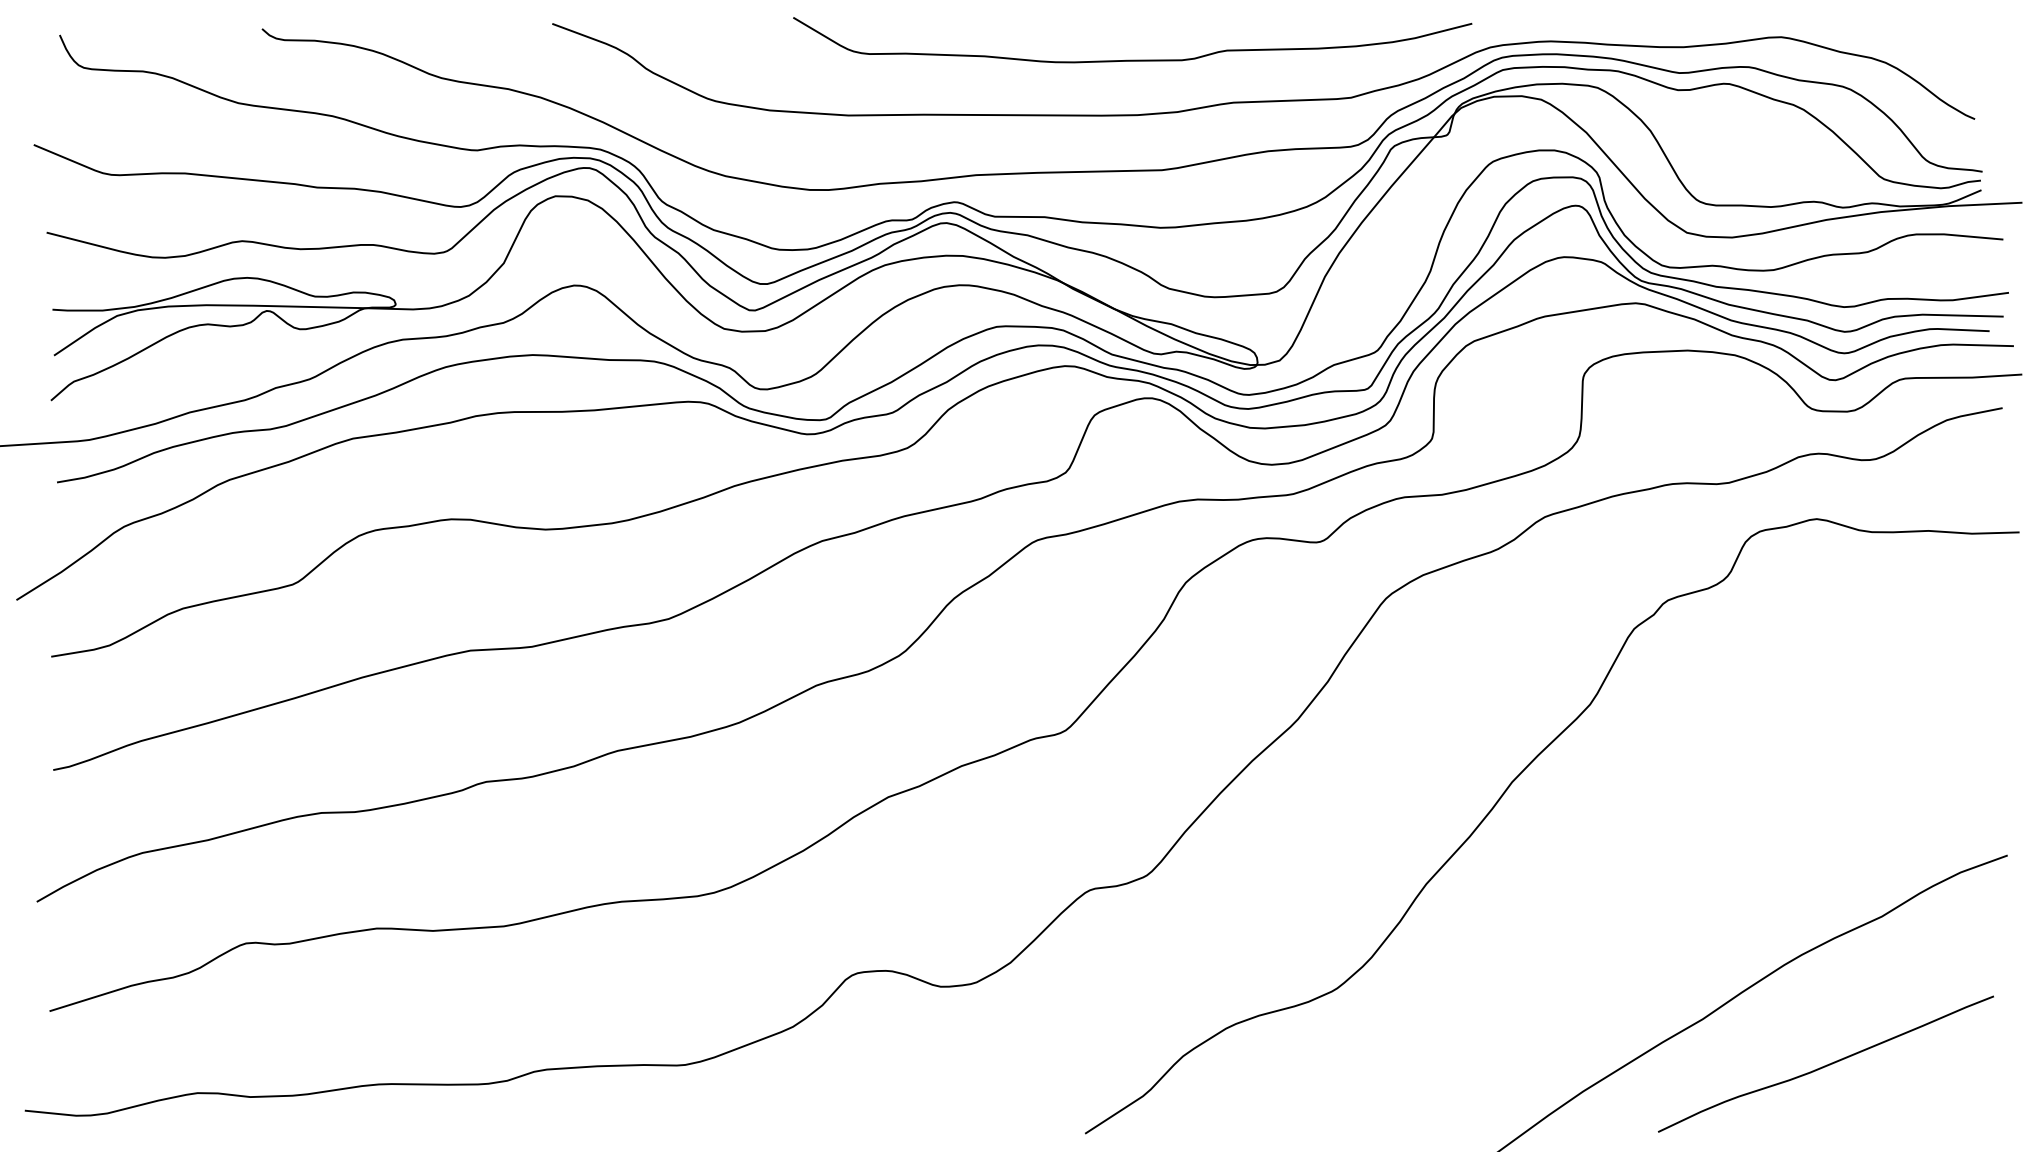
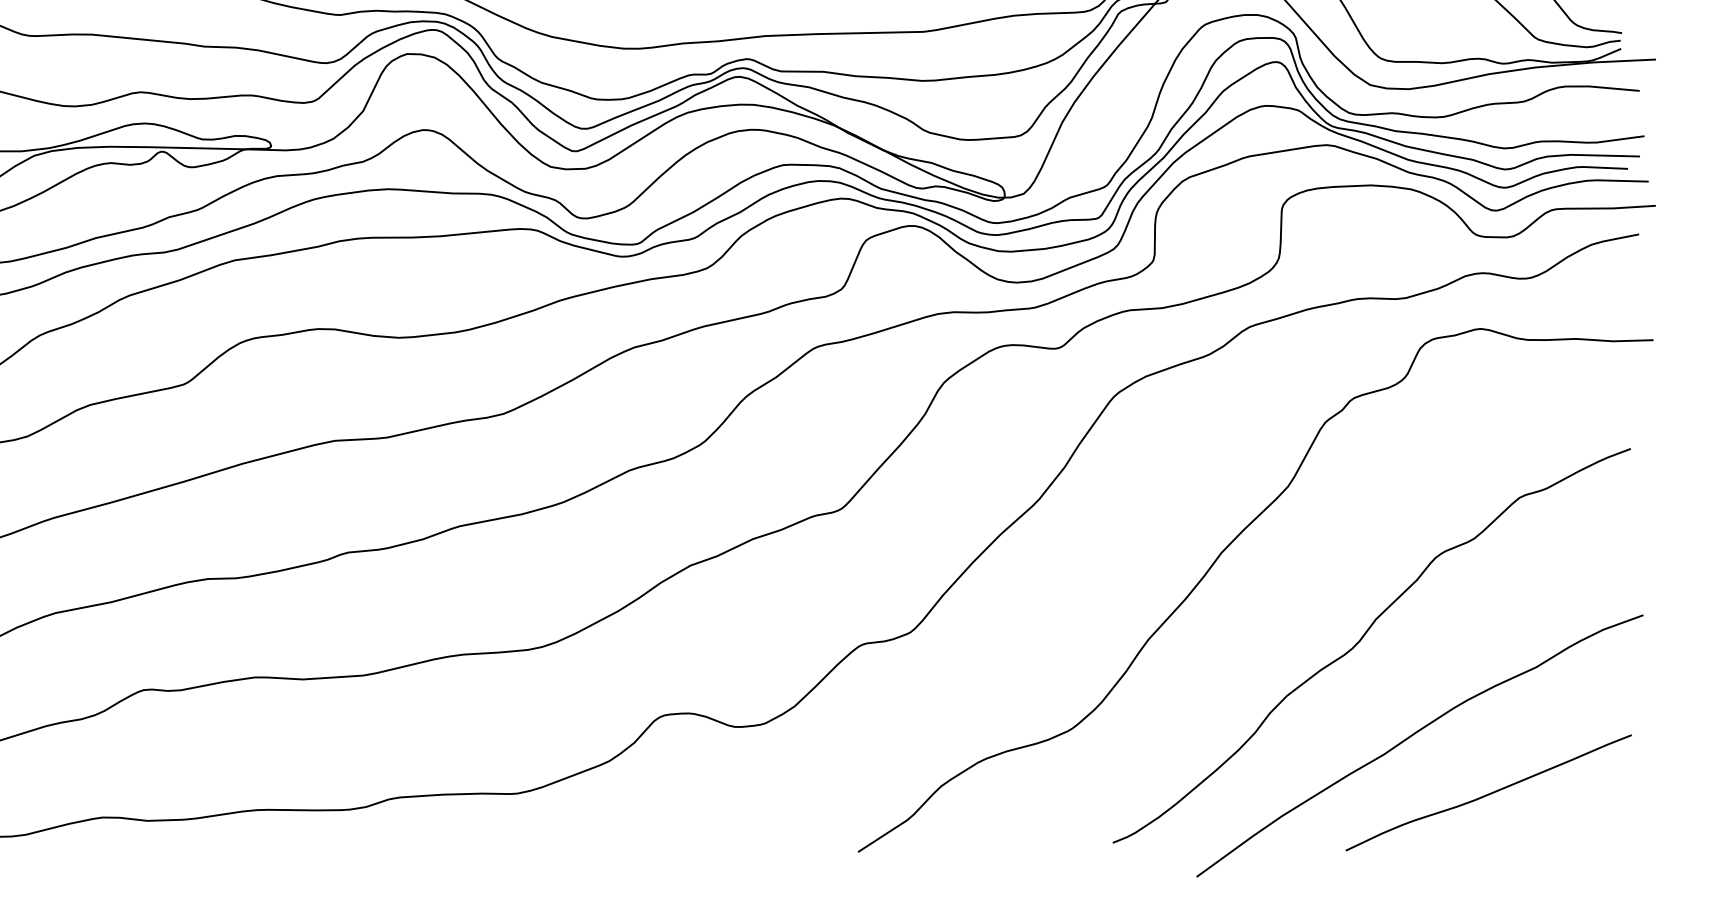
curve: (1678, 882) -> (1363, 638), added

